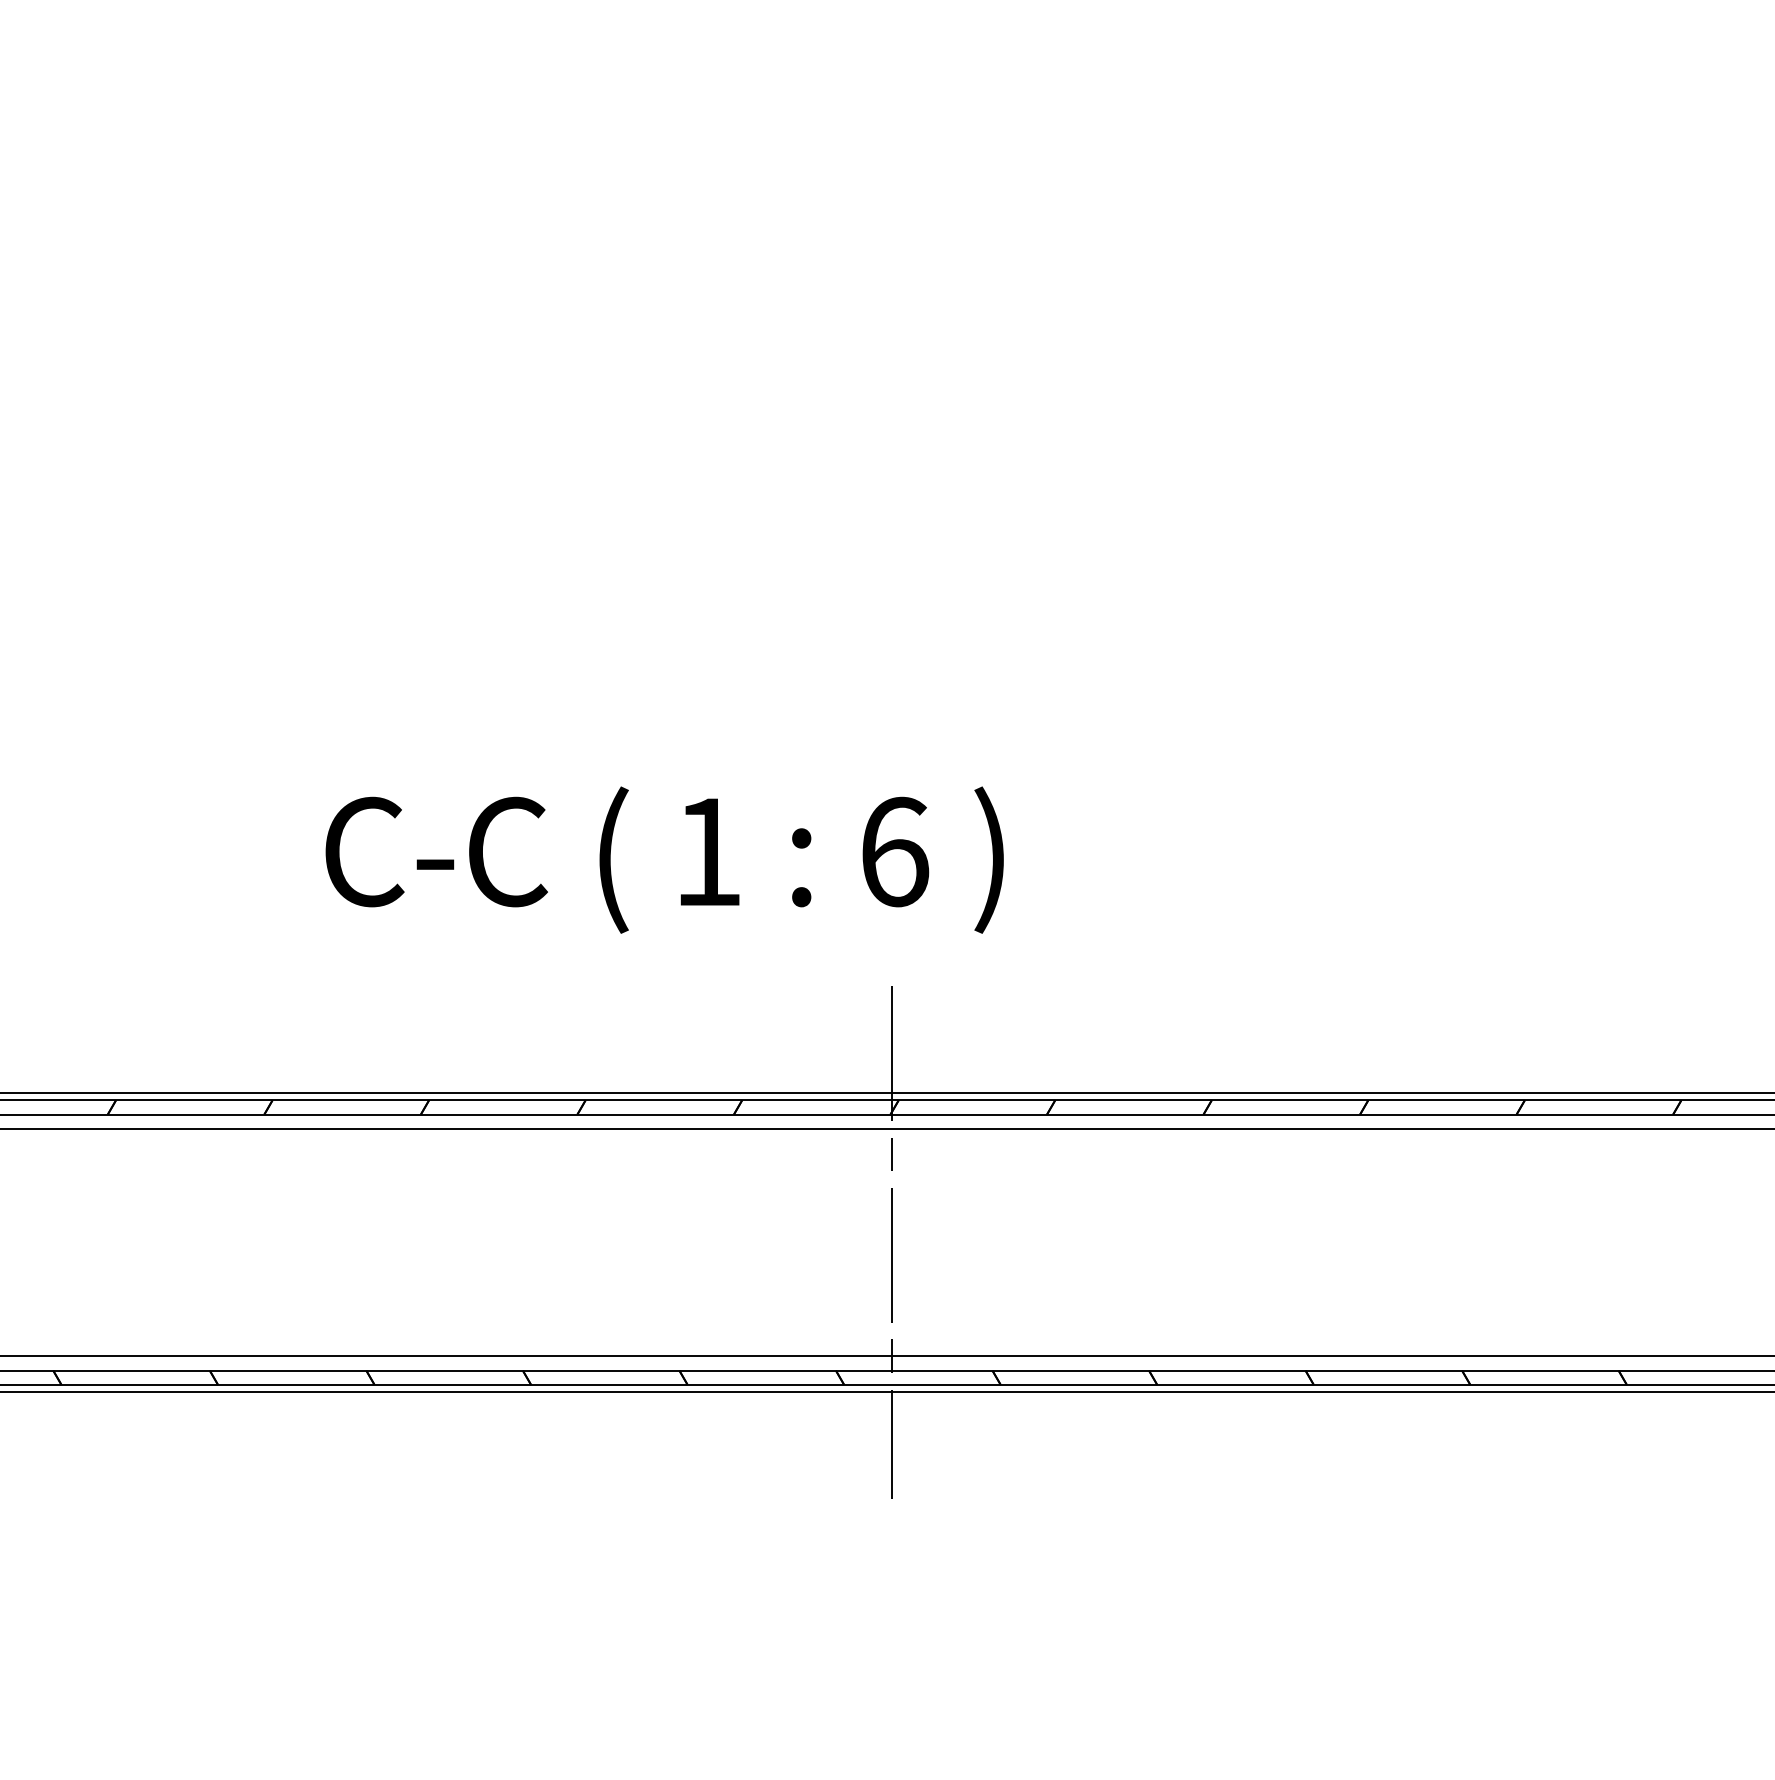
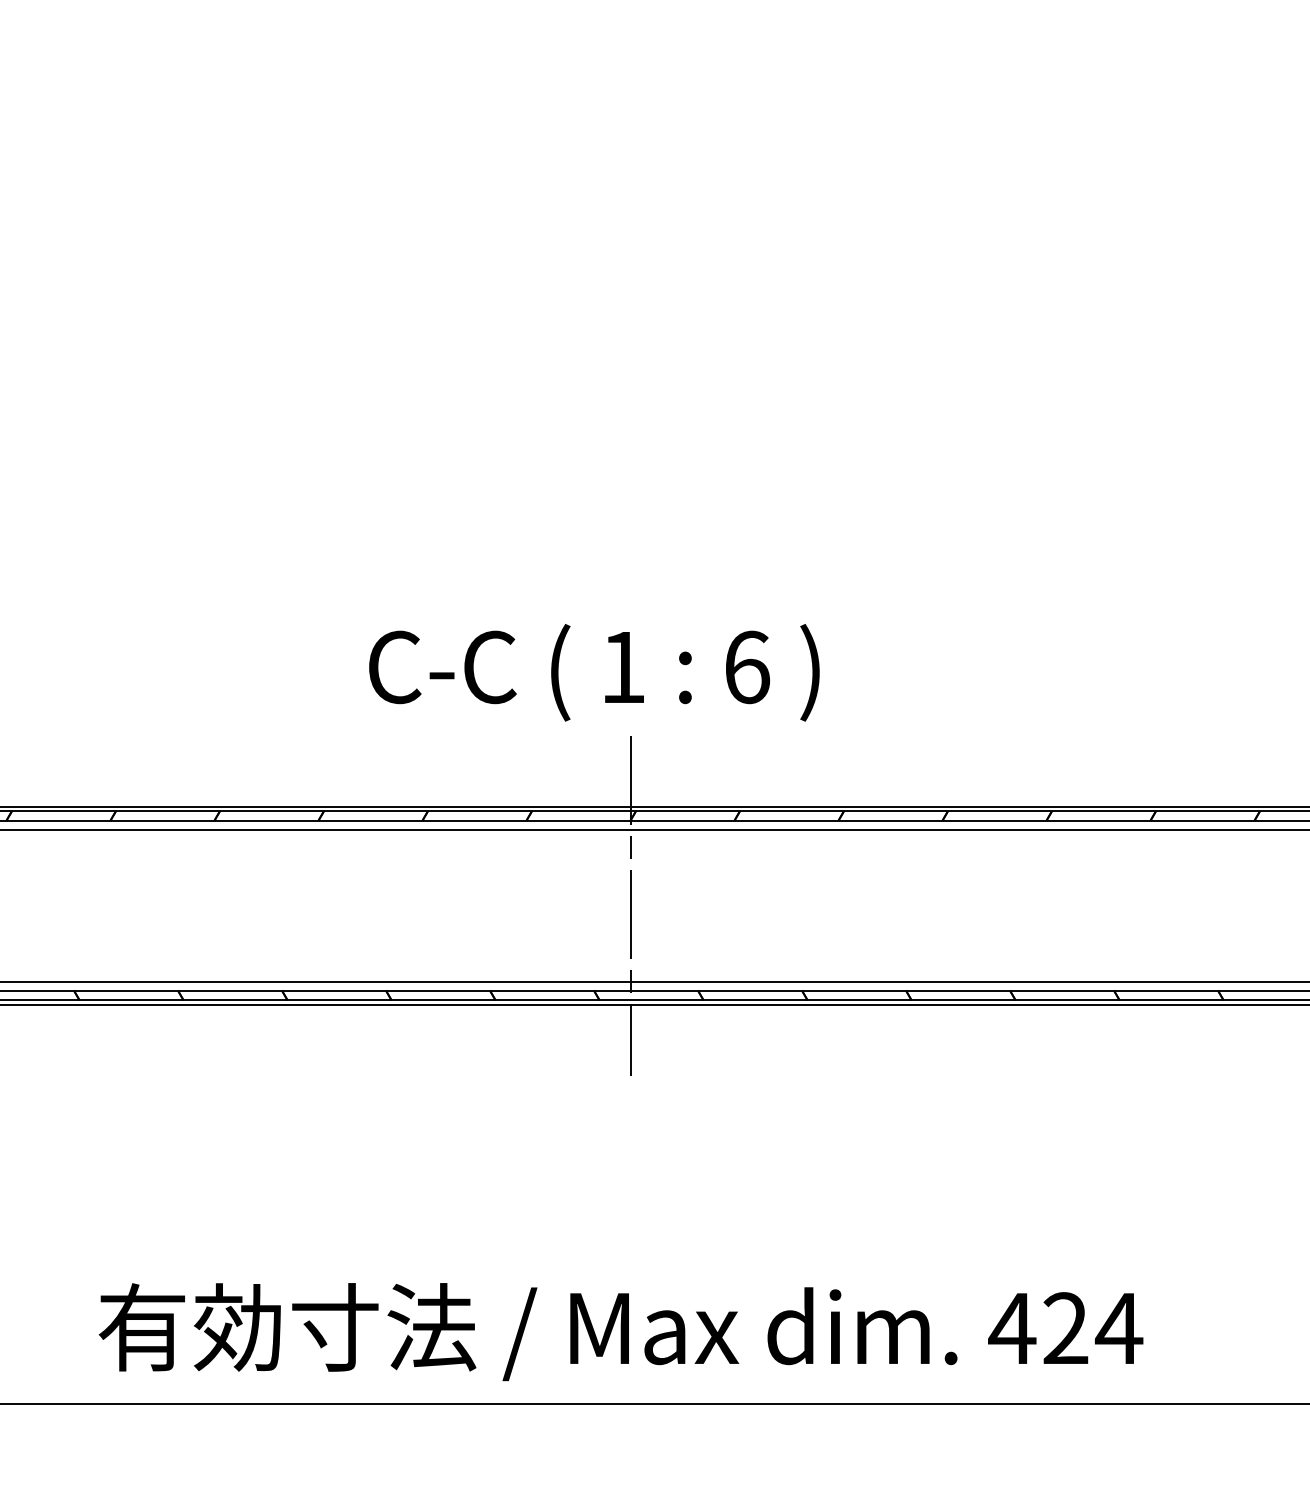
text: (664, 859) -> (594, 672), moved

